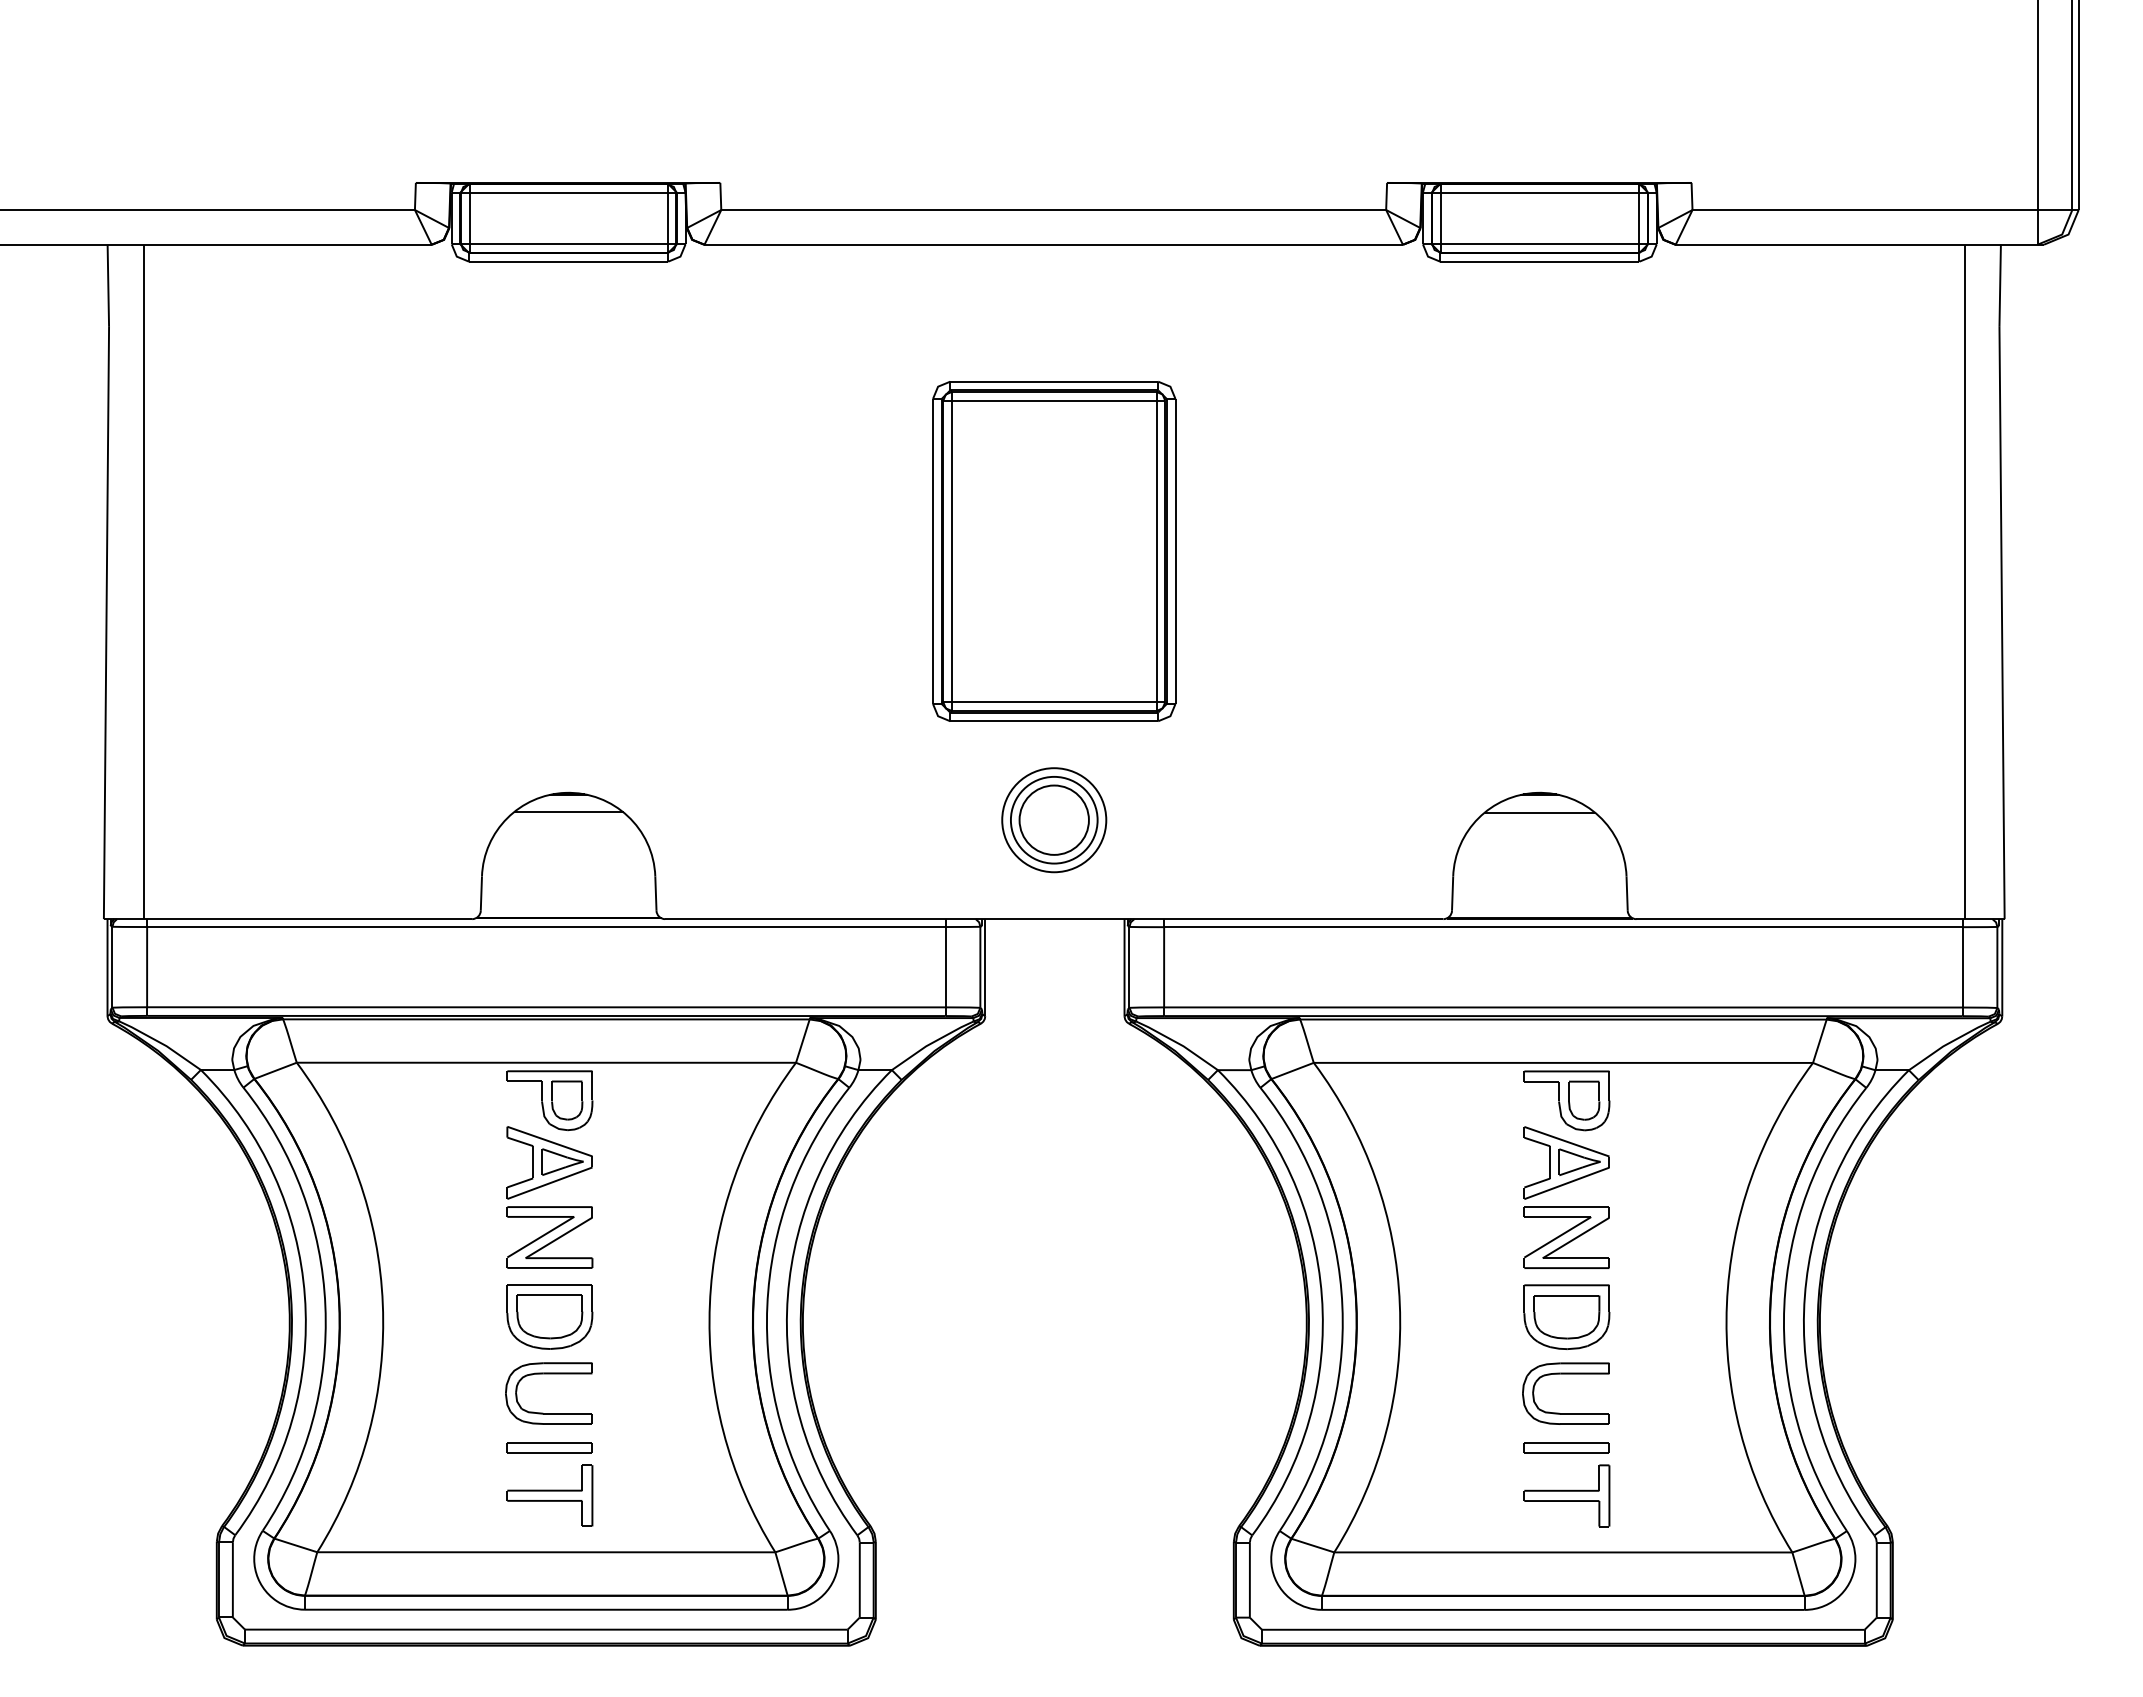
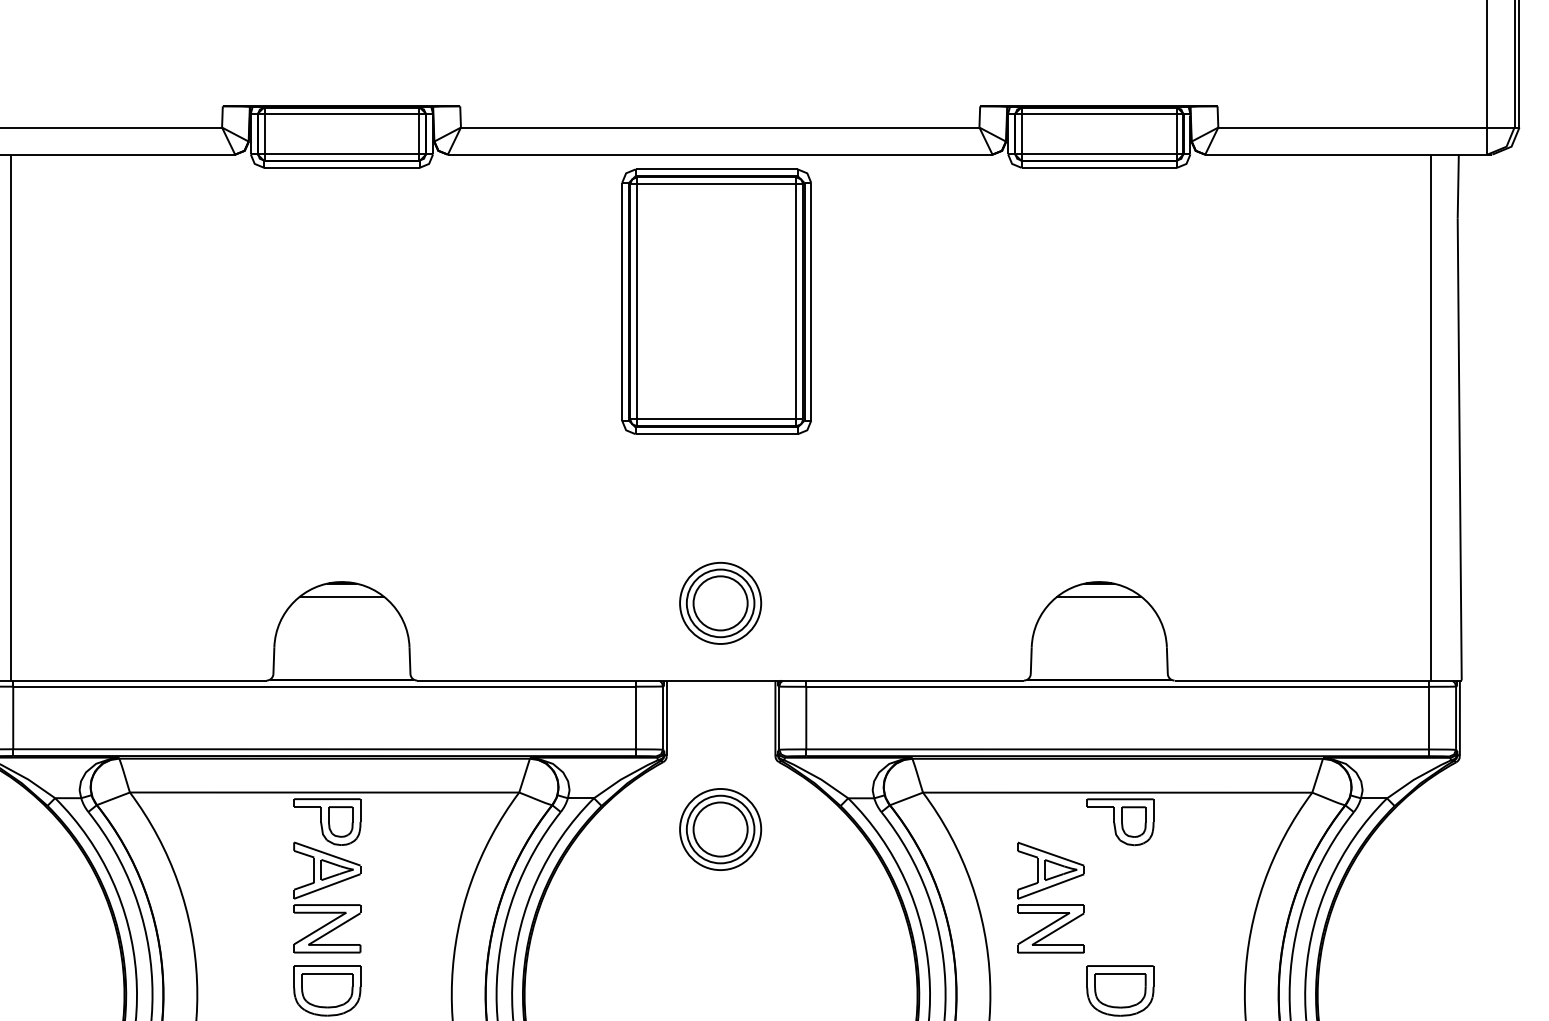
part: (1054, 551) -> (716, 301), moved
part: (1054, 1110) -> (720, 829), added
part: (1566, 1206) -> (1050, 904), moved

